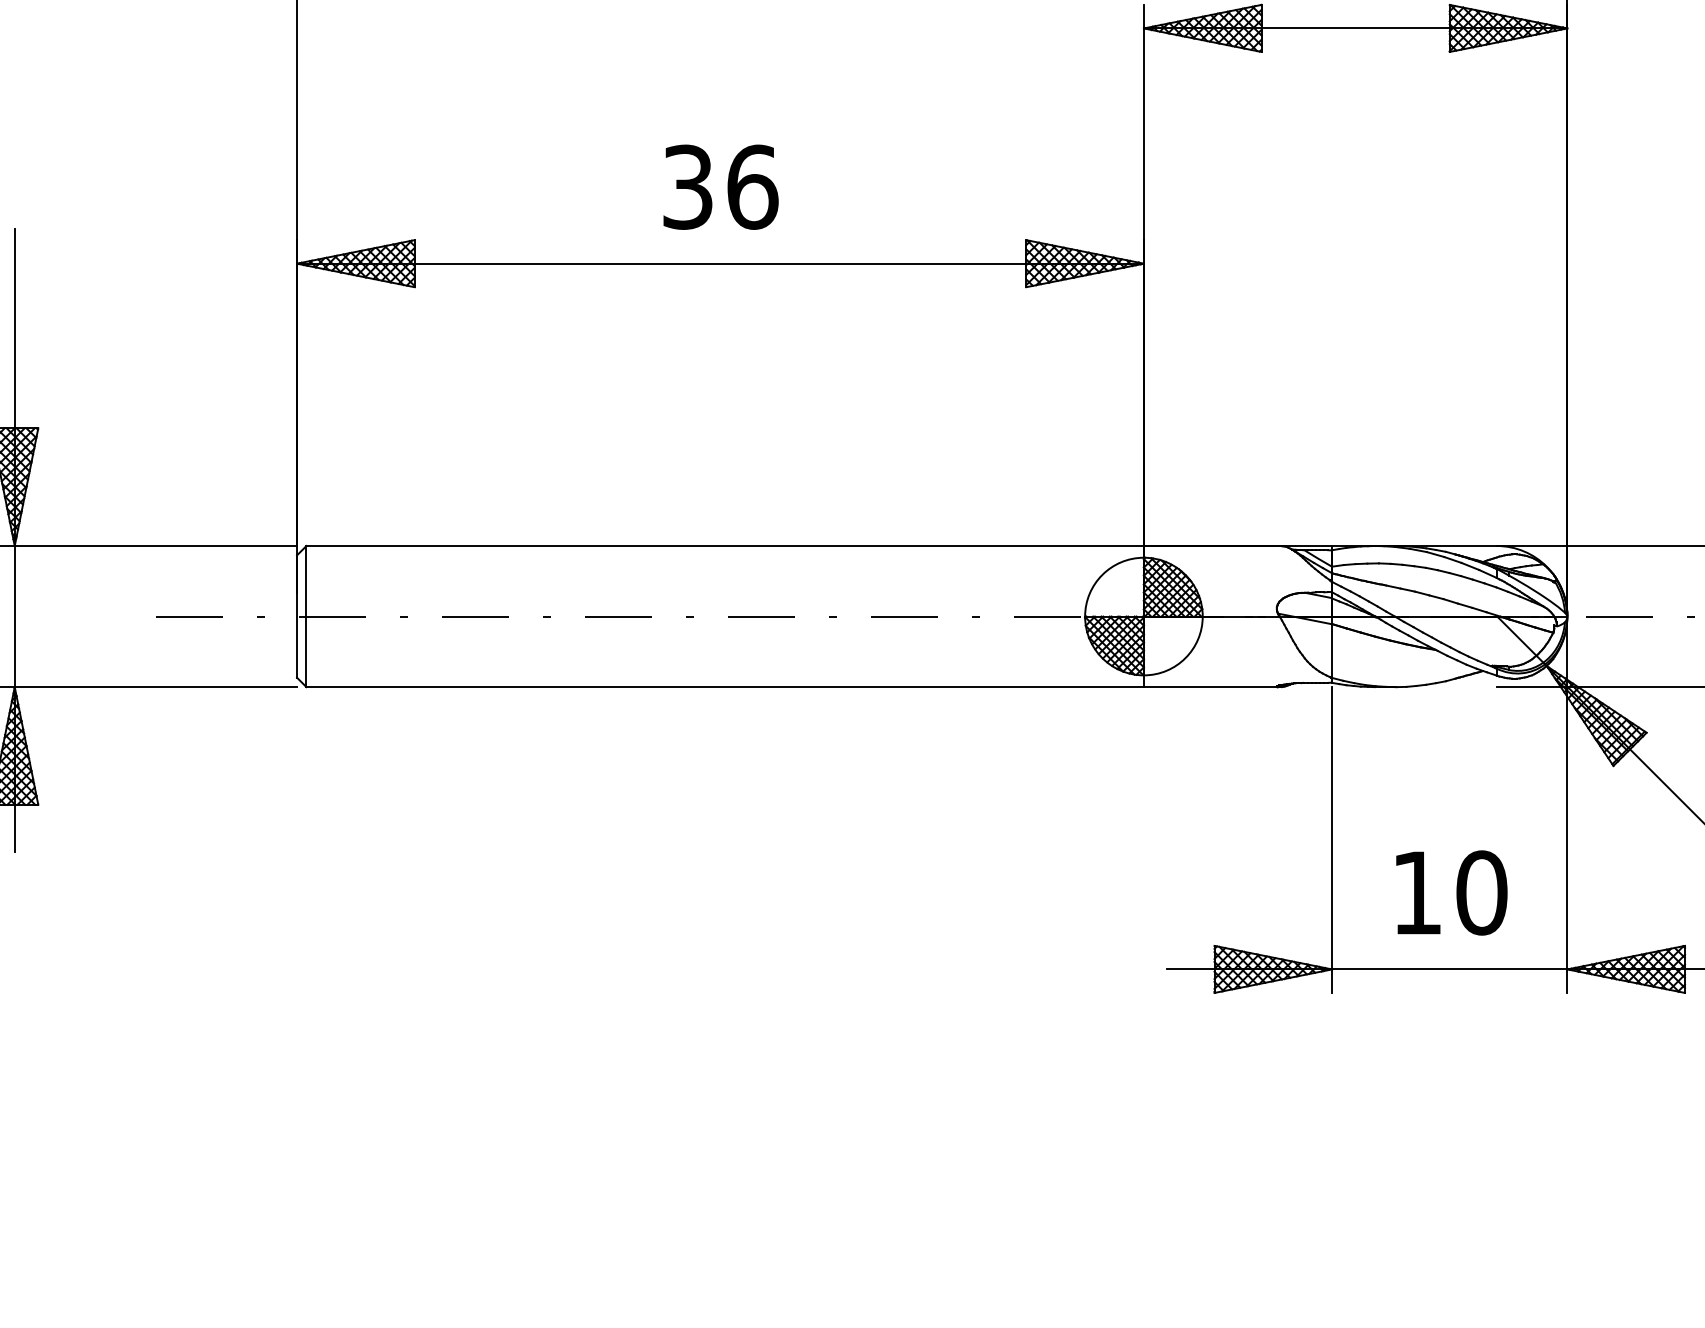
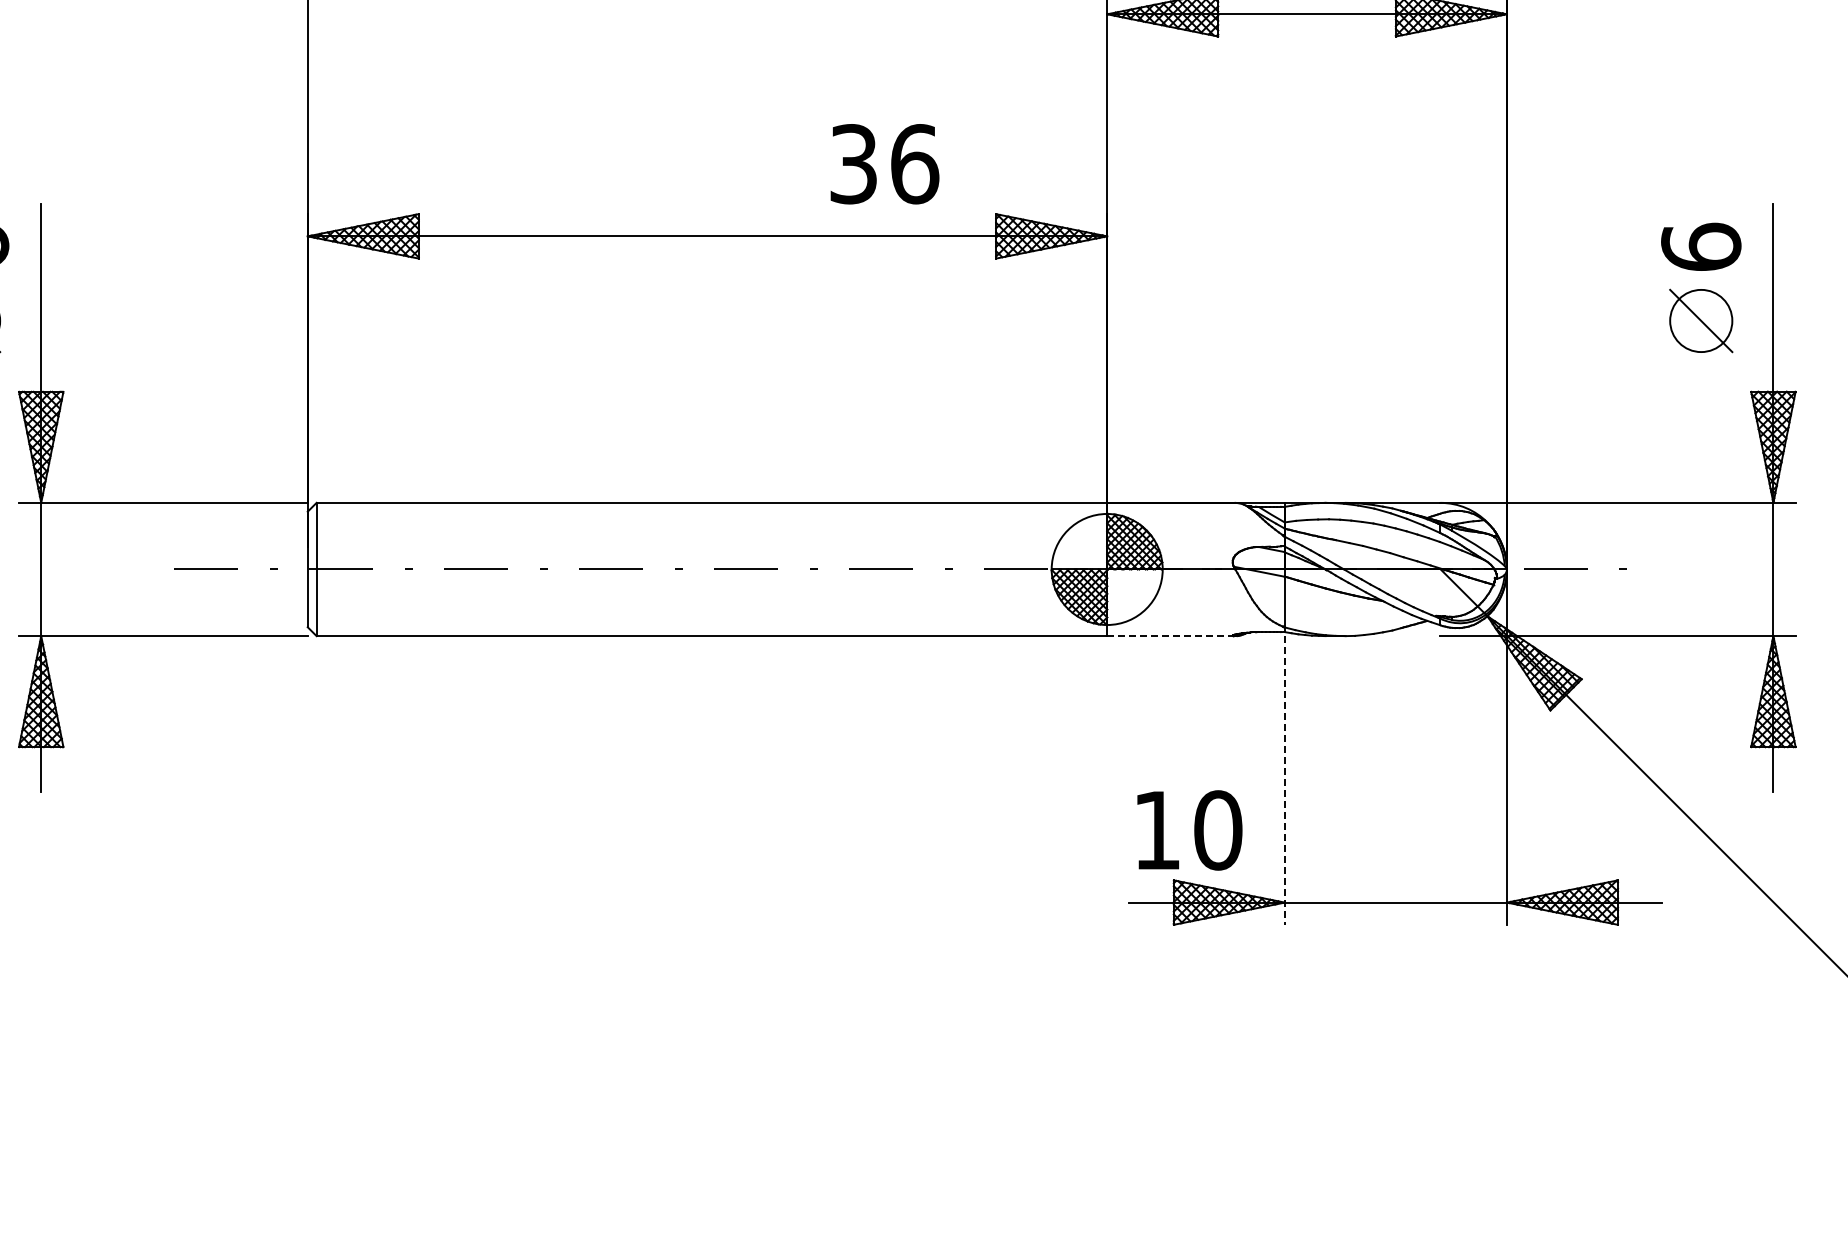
text: (720, 187) -> (884, 164), moved
line: (1212, 687) -> (1171, 636), solid -> dashed
line: (1331, 840) -> (1284, 780), solid -> dashed
text: (1451, 893) -> (1189, 830), moved

